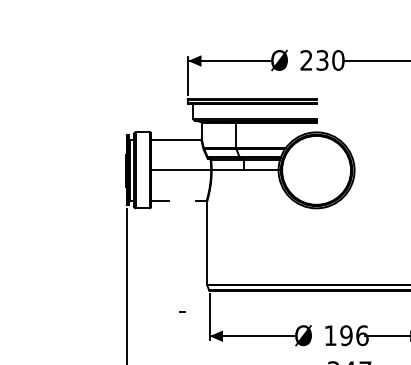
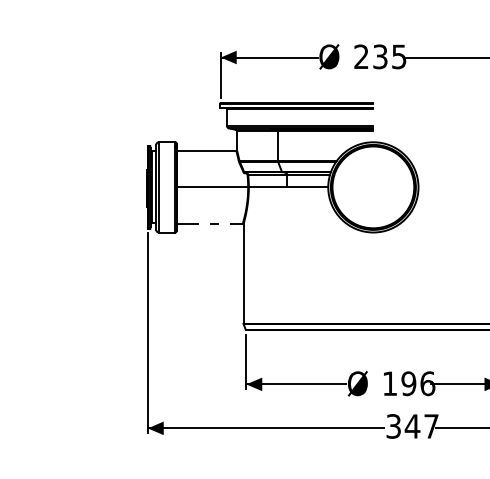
text: (338, 60) -> (399, 56), 230 -> 235
line: (182, 311) -> (214, 223), moved

